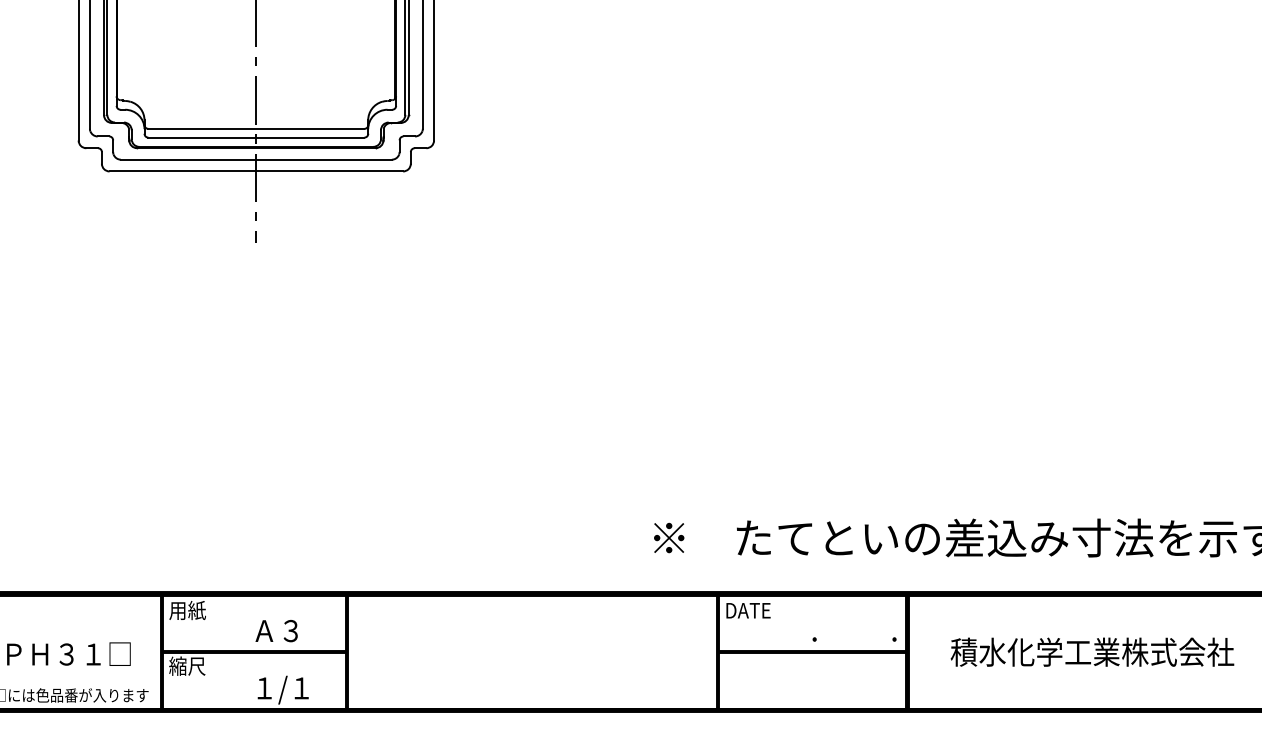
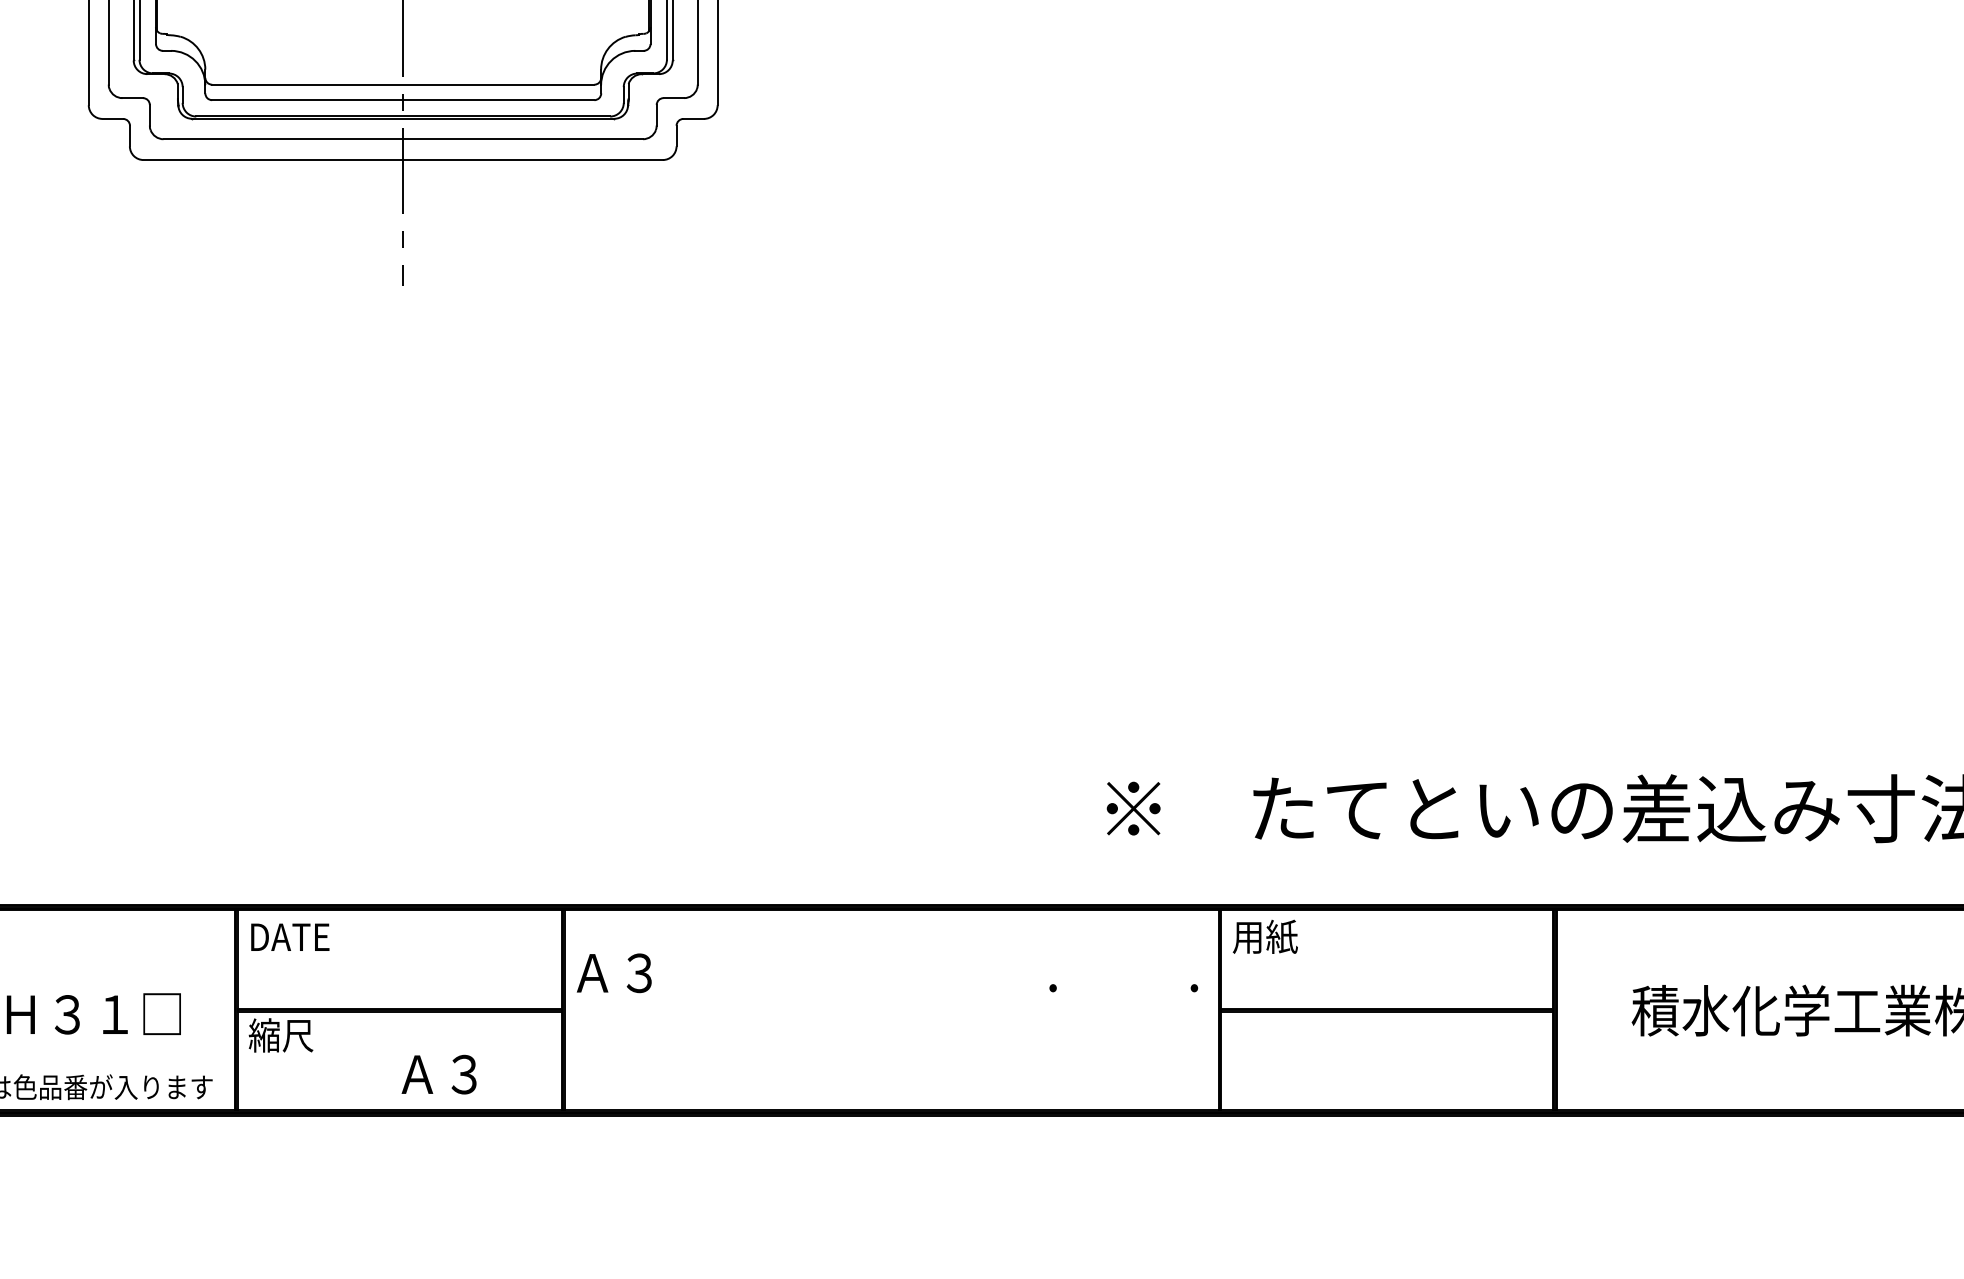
text: (191, 610) -> (288, 936), 用紙 -> DATE
text: (747, 610) -> (1272, 936), DATE -> 用紙
text: (276, 631) -> (614, 974), moved
text: (854, 639) -> (1123, 988), moved
text: (281, 689) -> (447, 1076), １/１ -> Ａ３

